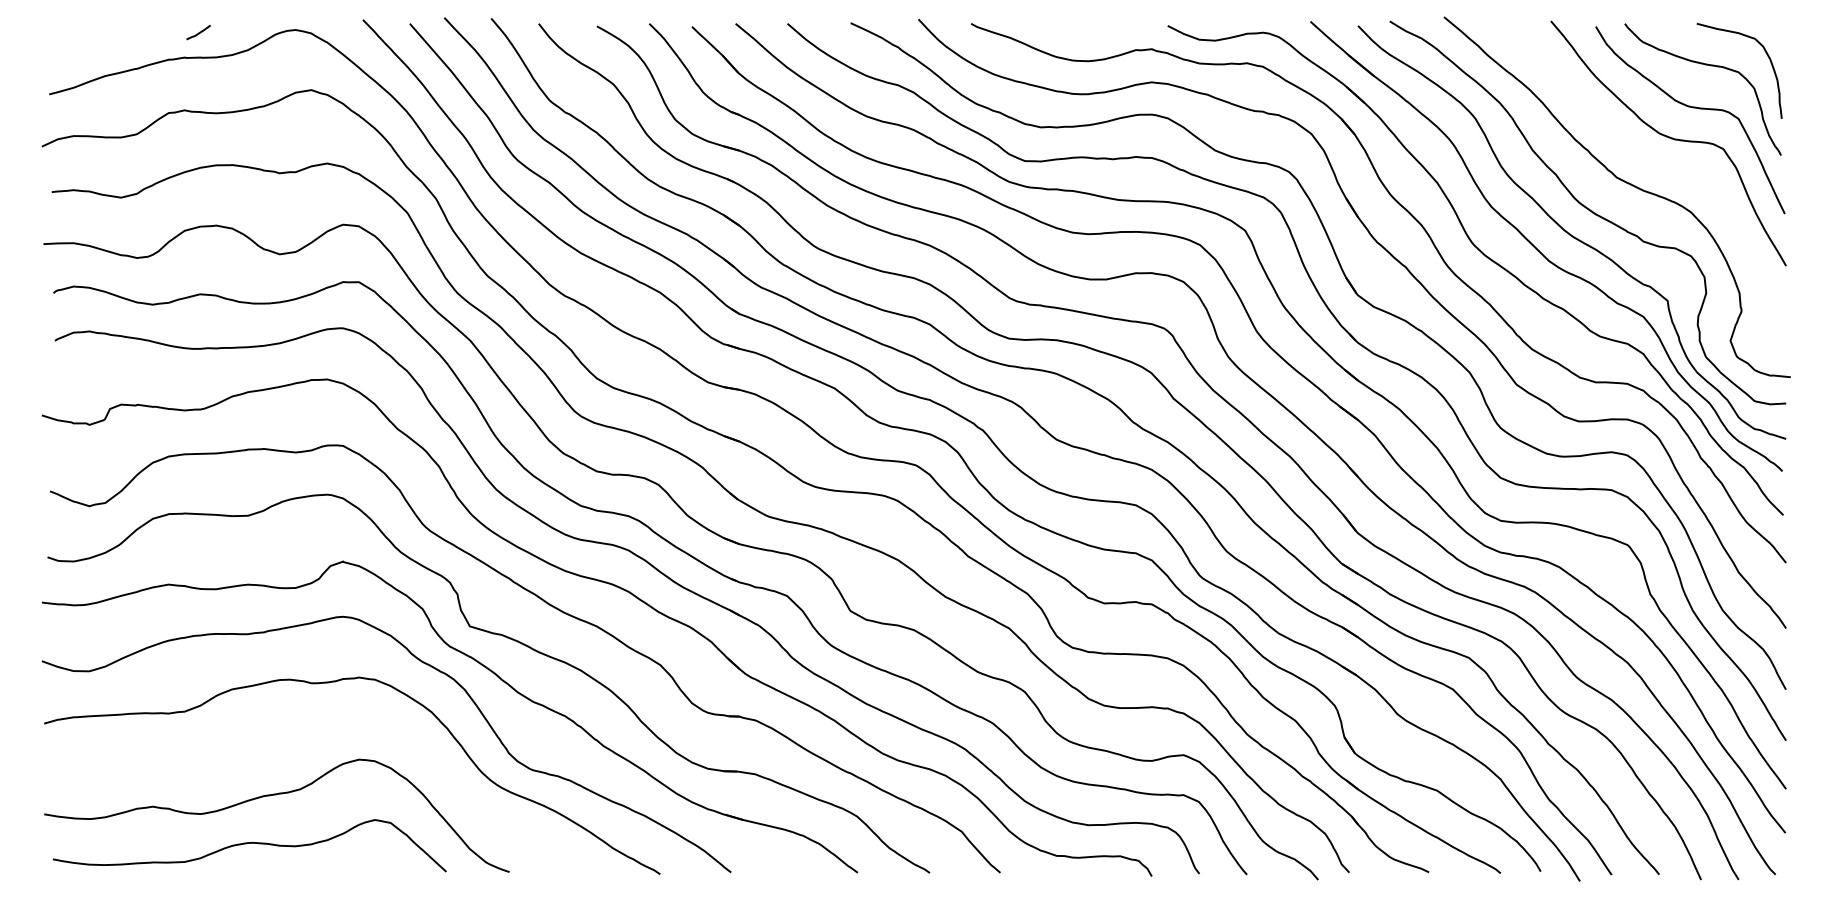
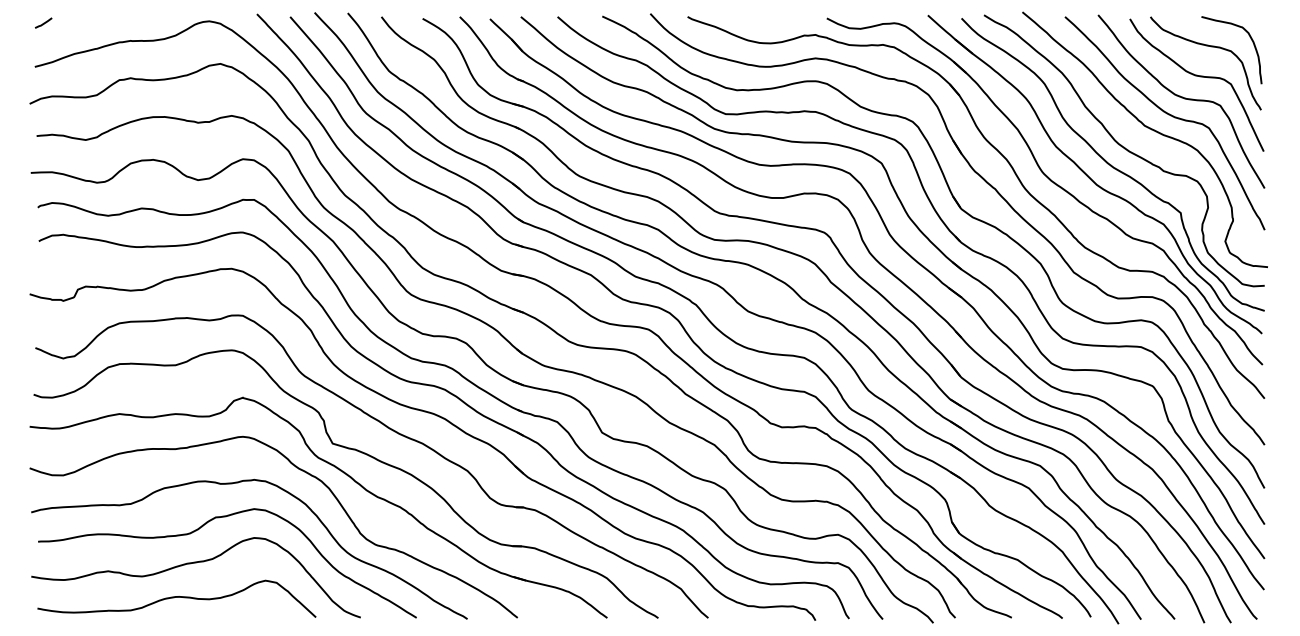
line: (198, 31) -> (43, 22), moved
curve: (1650, 163) -> (1168, 115), added
curve: (285, 744) -> (202, 527), added

